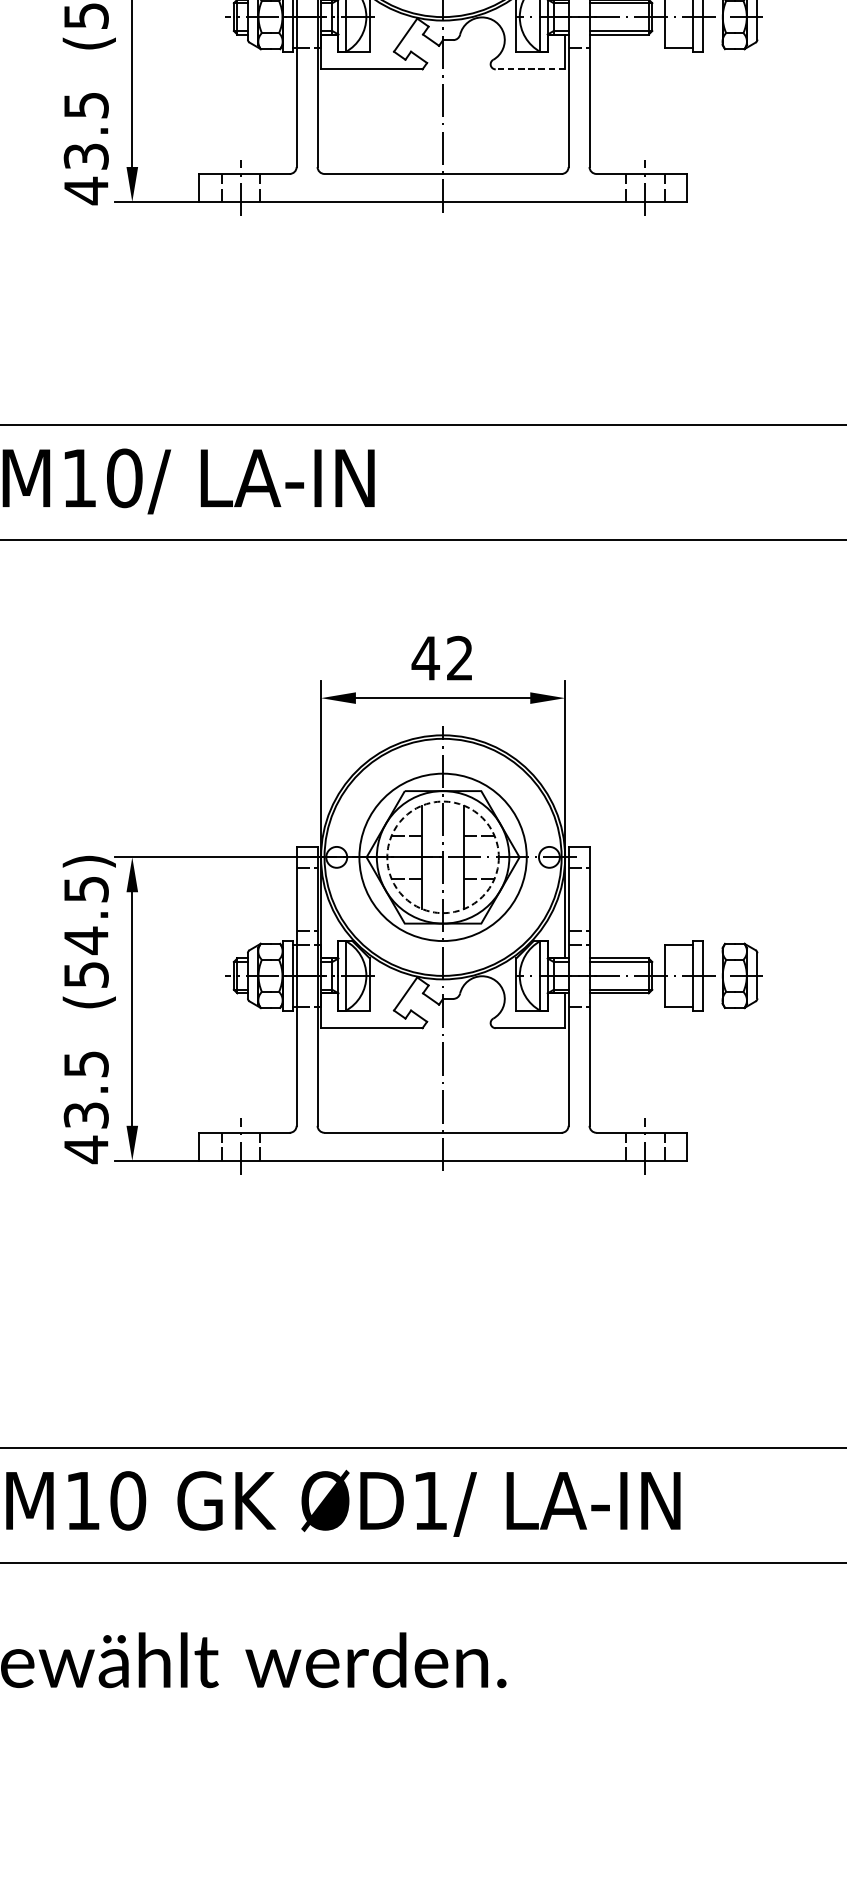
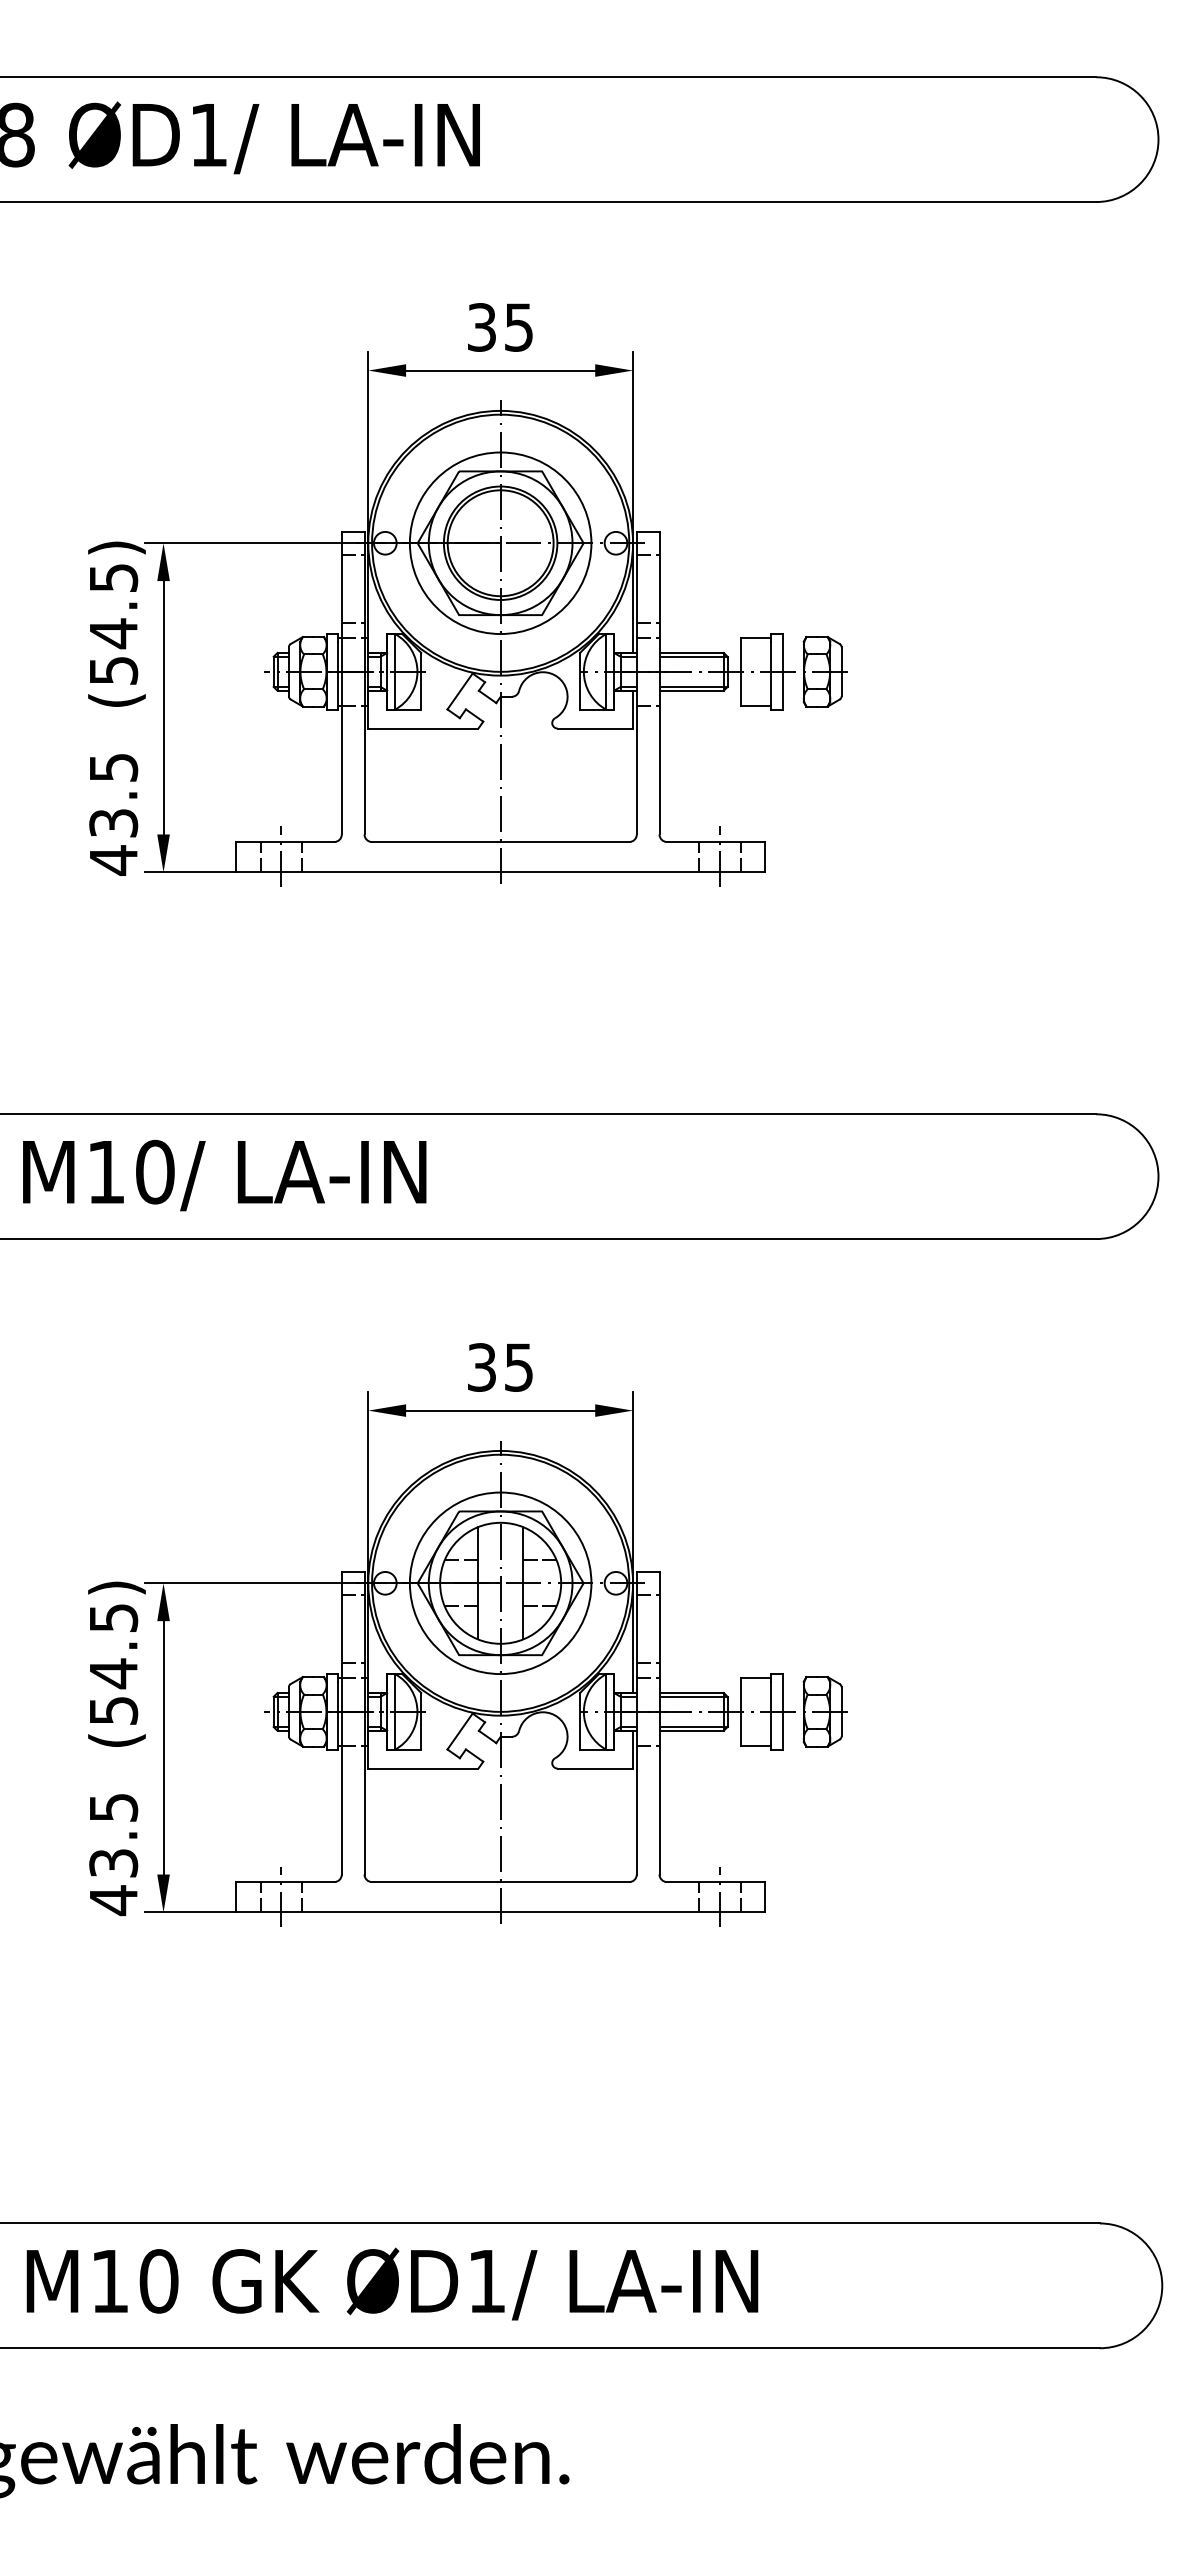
line: (530, 69) -> (595, 728), dashed -> solid
text: (442, 658) -> (499, 1367), 42 -> 35
circle: (442, 856) -> (500, 1582), dashed -> solid

